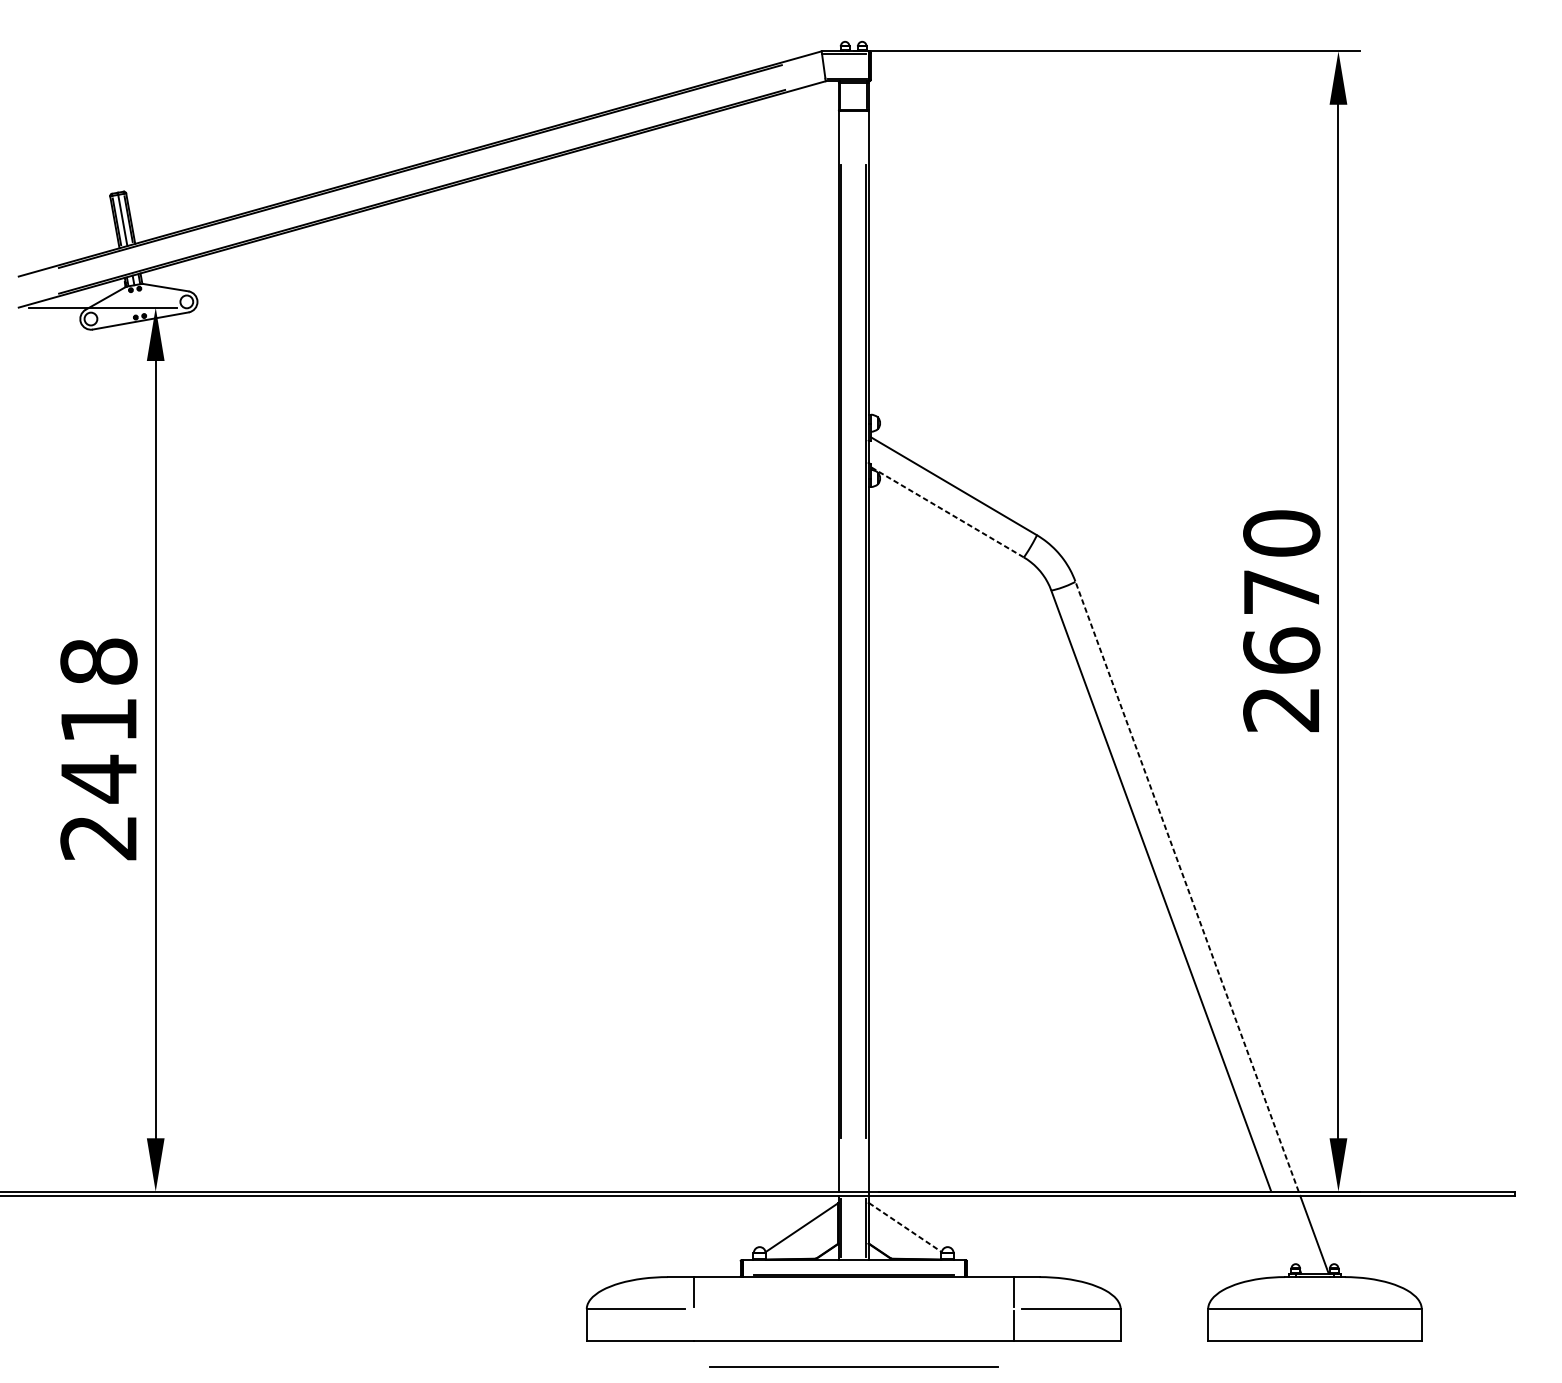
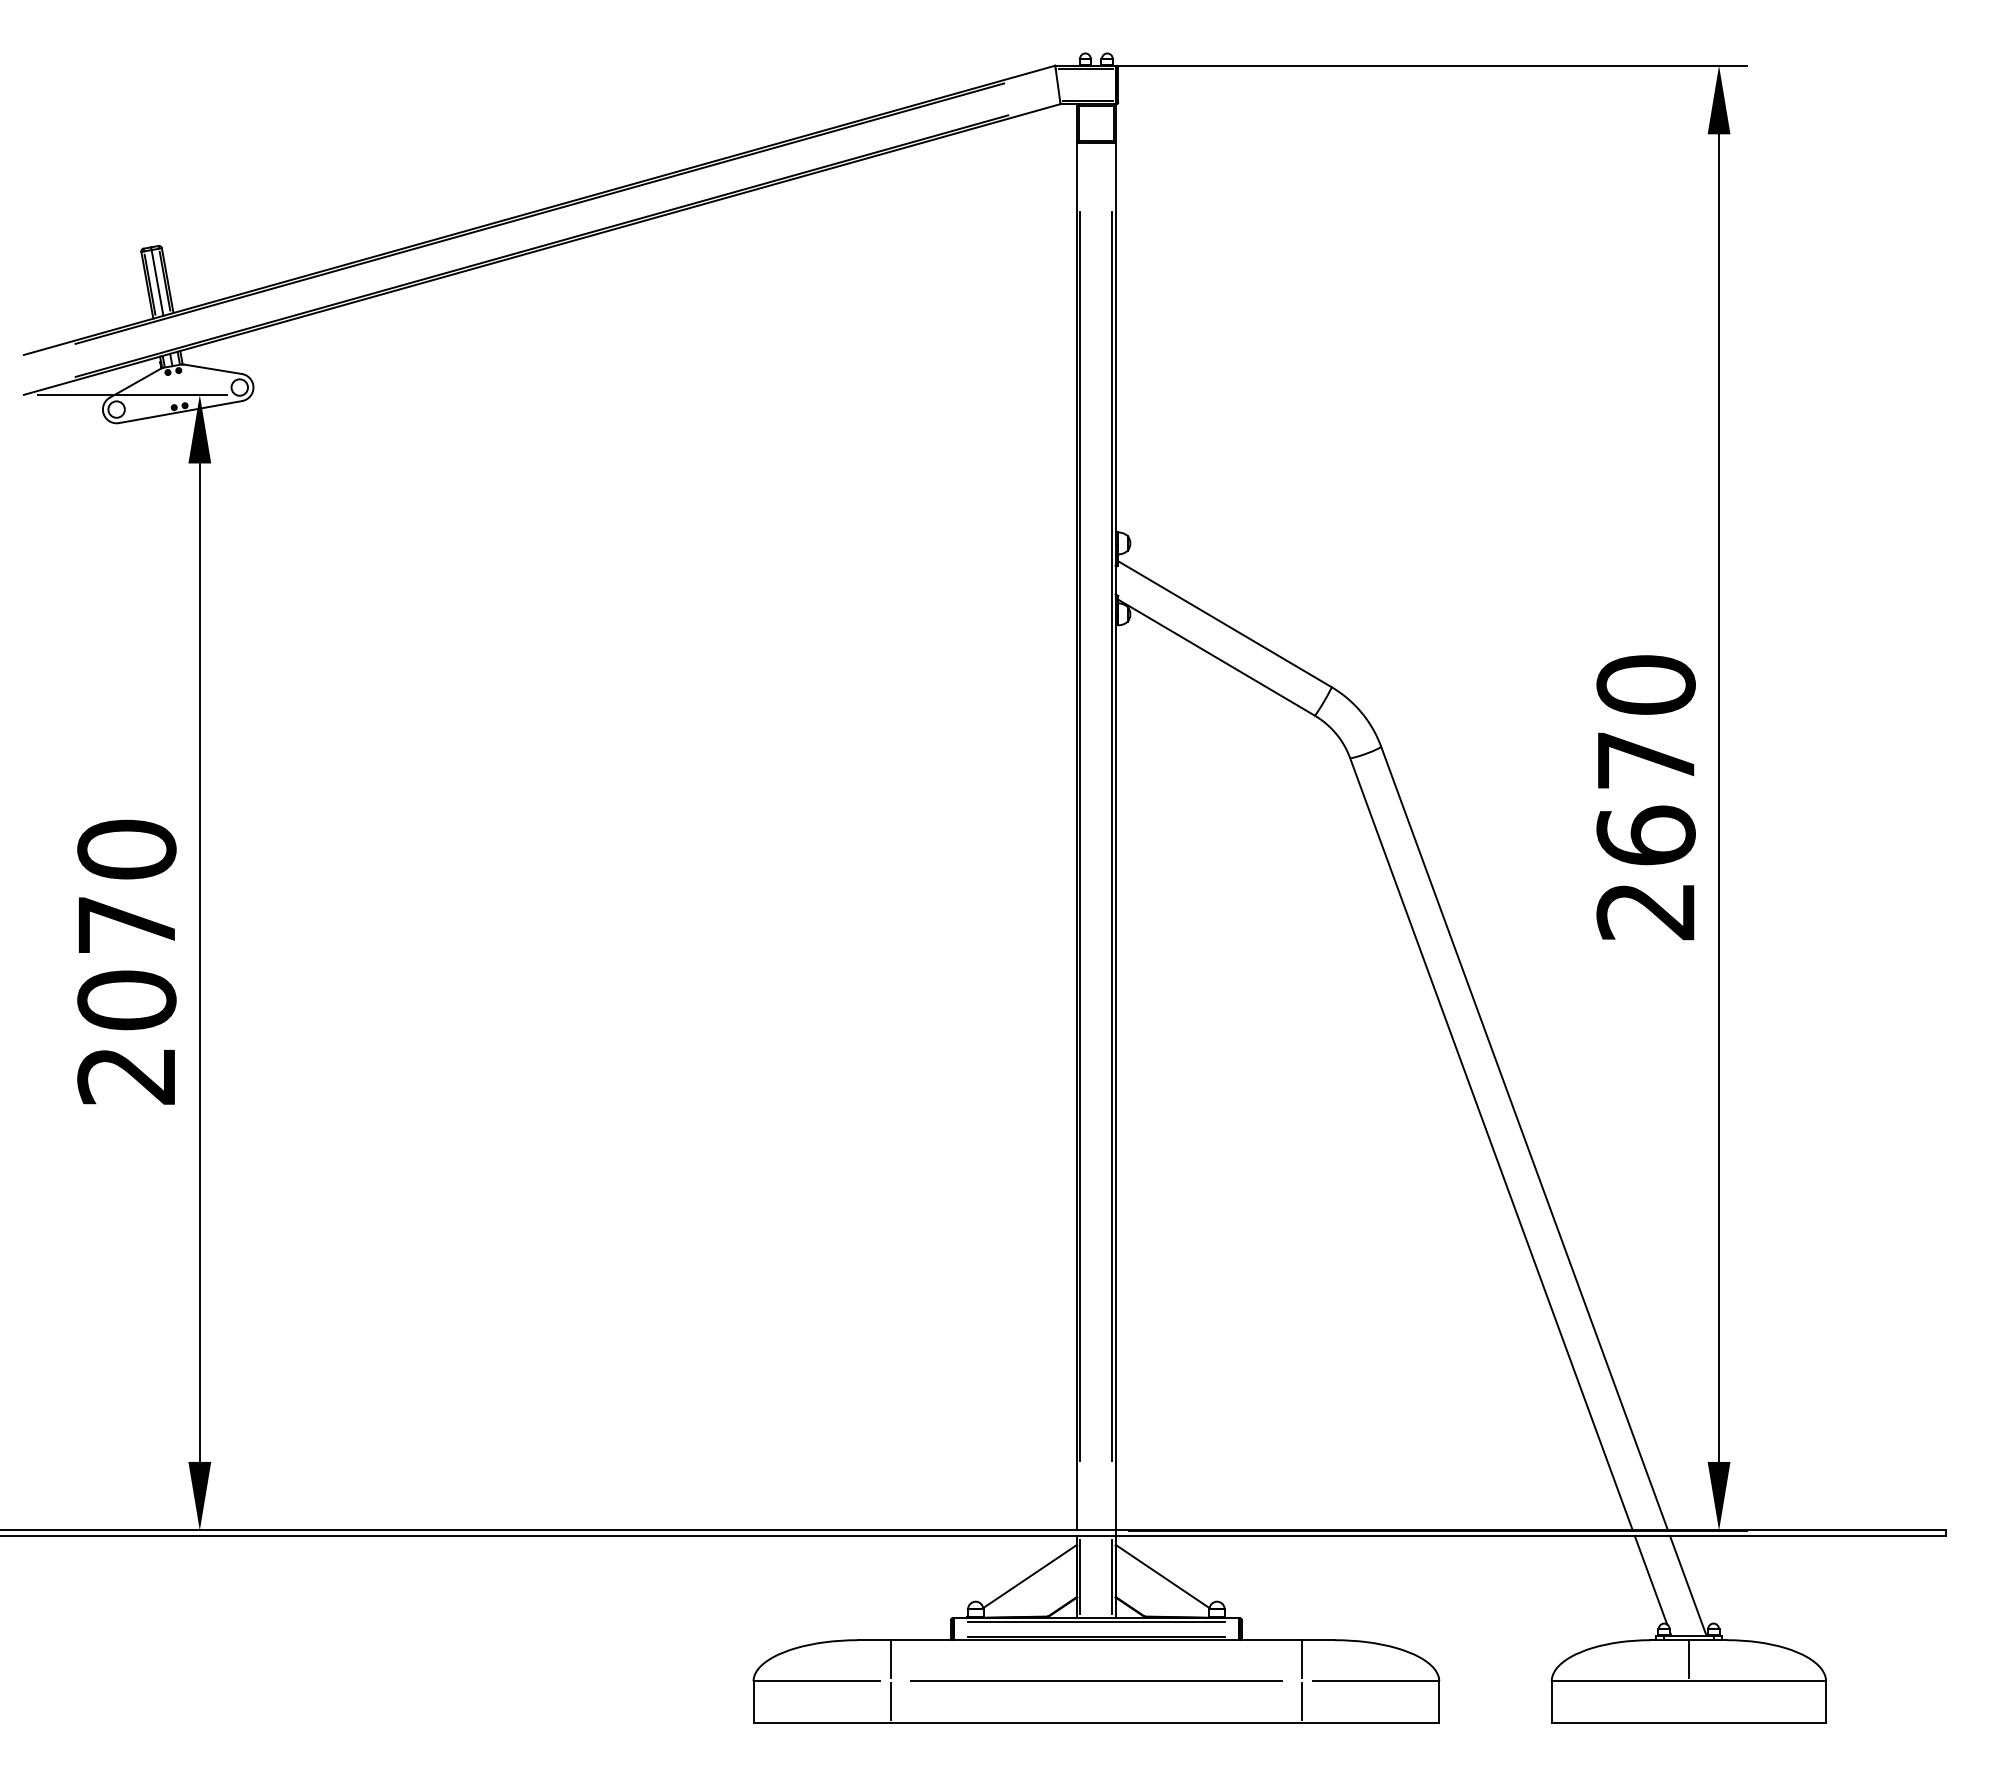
line: (947, 512) -> (1216, 657), dashed -> solid
text: (98, 720) -> (126, 925), 2418 -> 2070
line: (1186, 886) -> (1524, 1138), dashed -> solid
line: (905, 1227) -> (1163, 1576), dashed -> solid
line: (1285, 1229) -> (1650, 1579), added
line: (853, 1262) -> (1096, 1621), added
line: (1314, 1292) -> (1688, 1659), added
line: (693, 1324) -> (890, 1701), added
line: (853, 1366) -> (1096, 1680), moved

